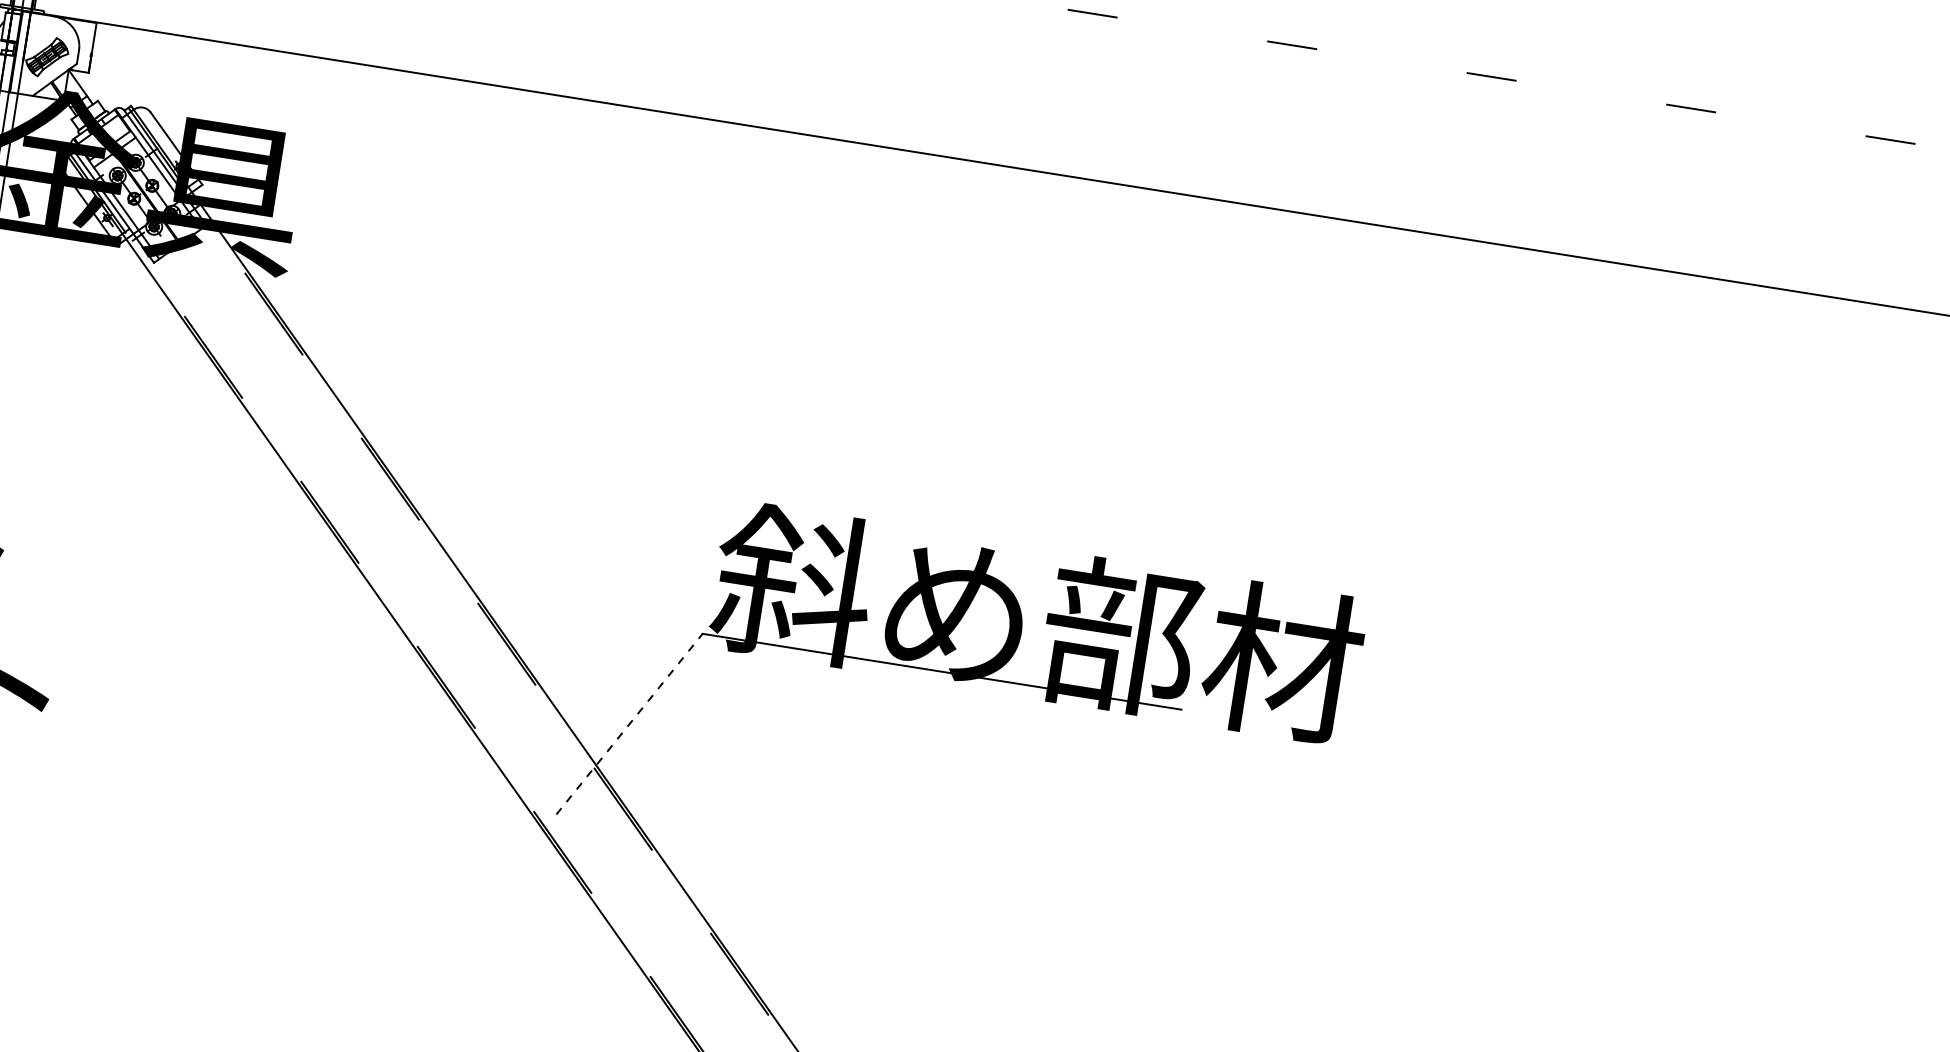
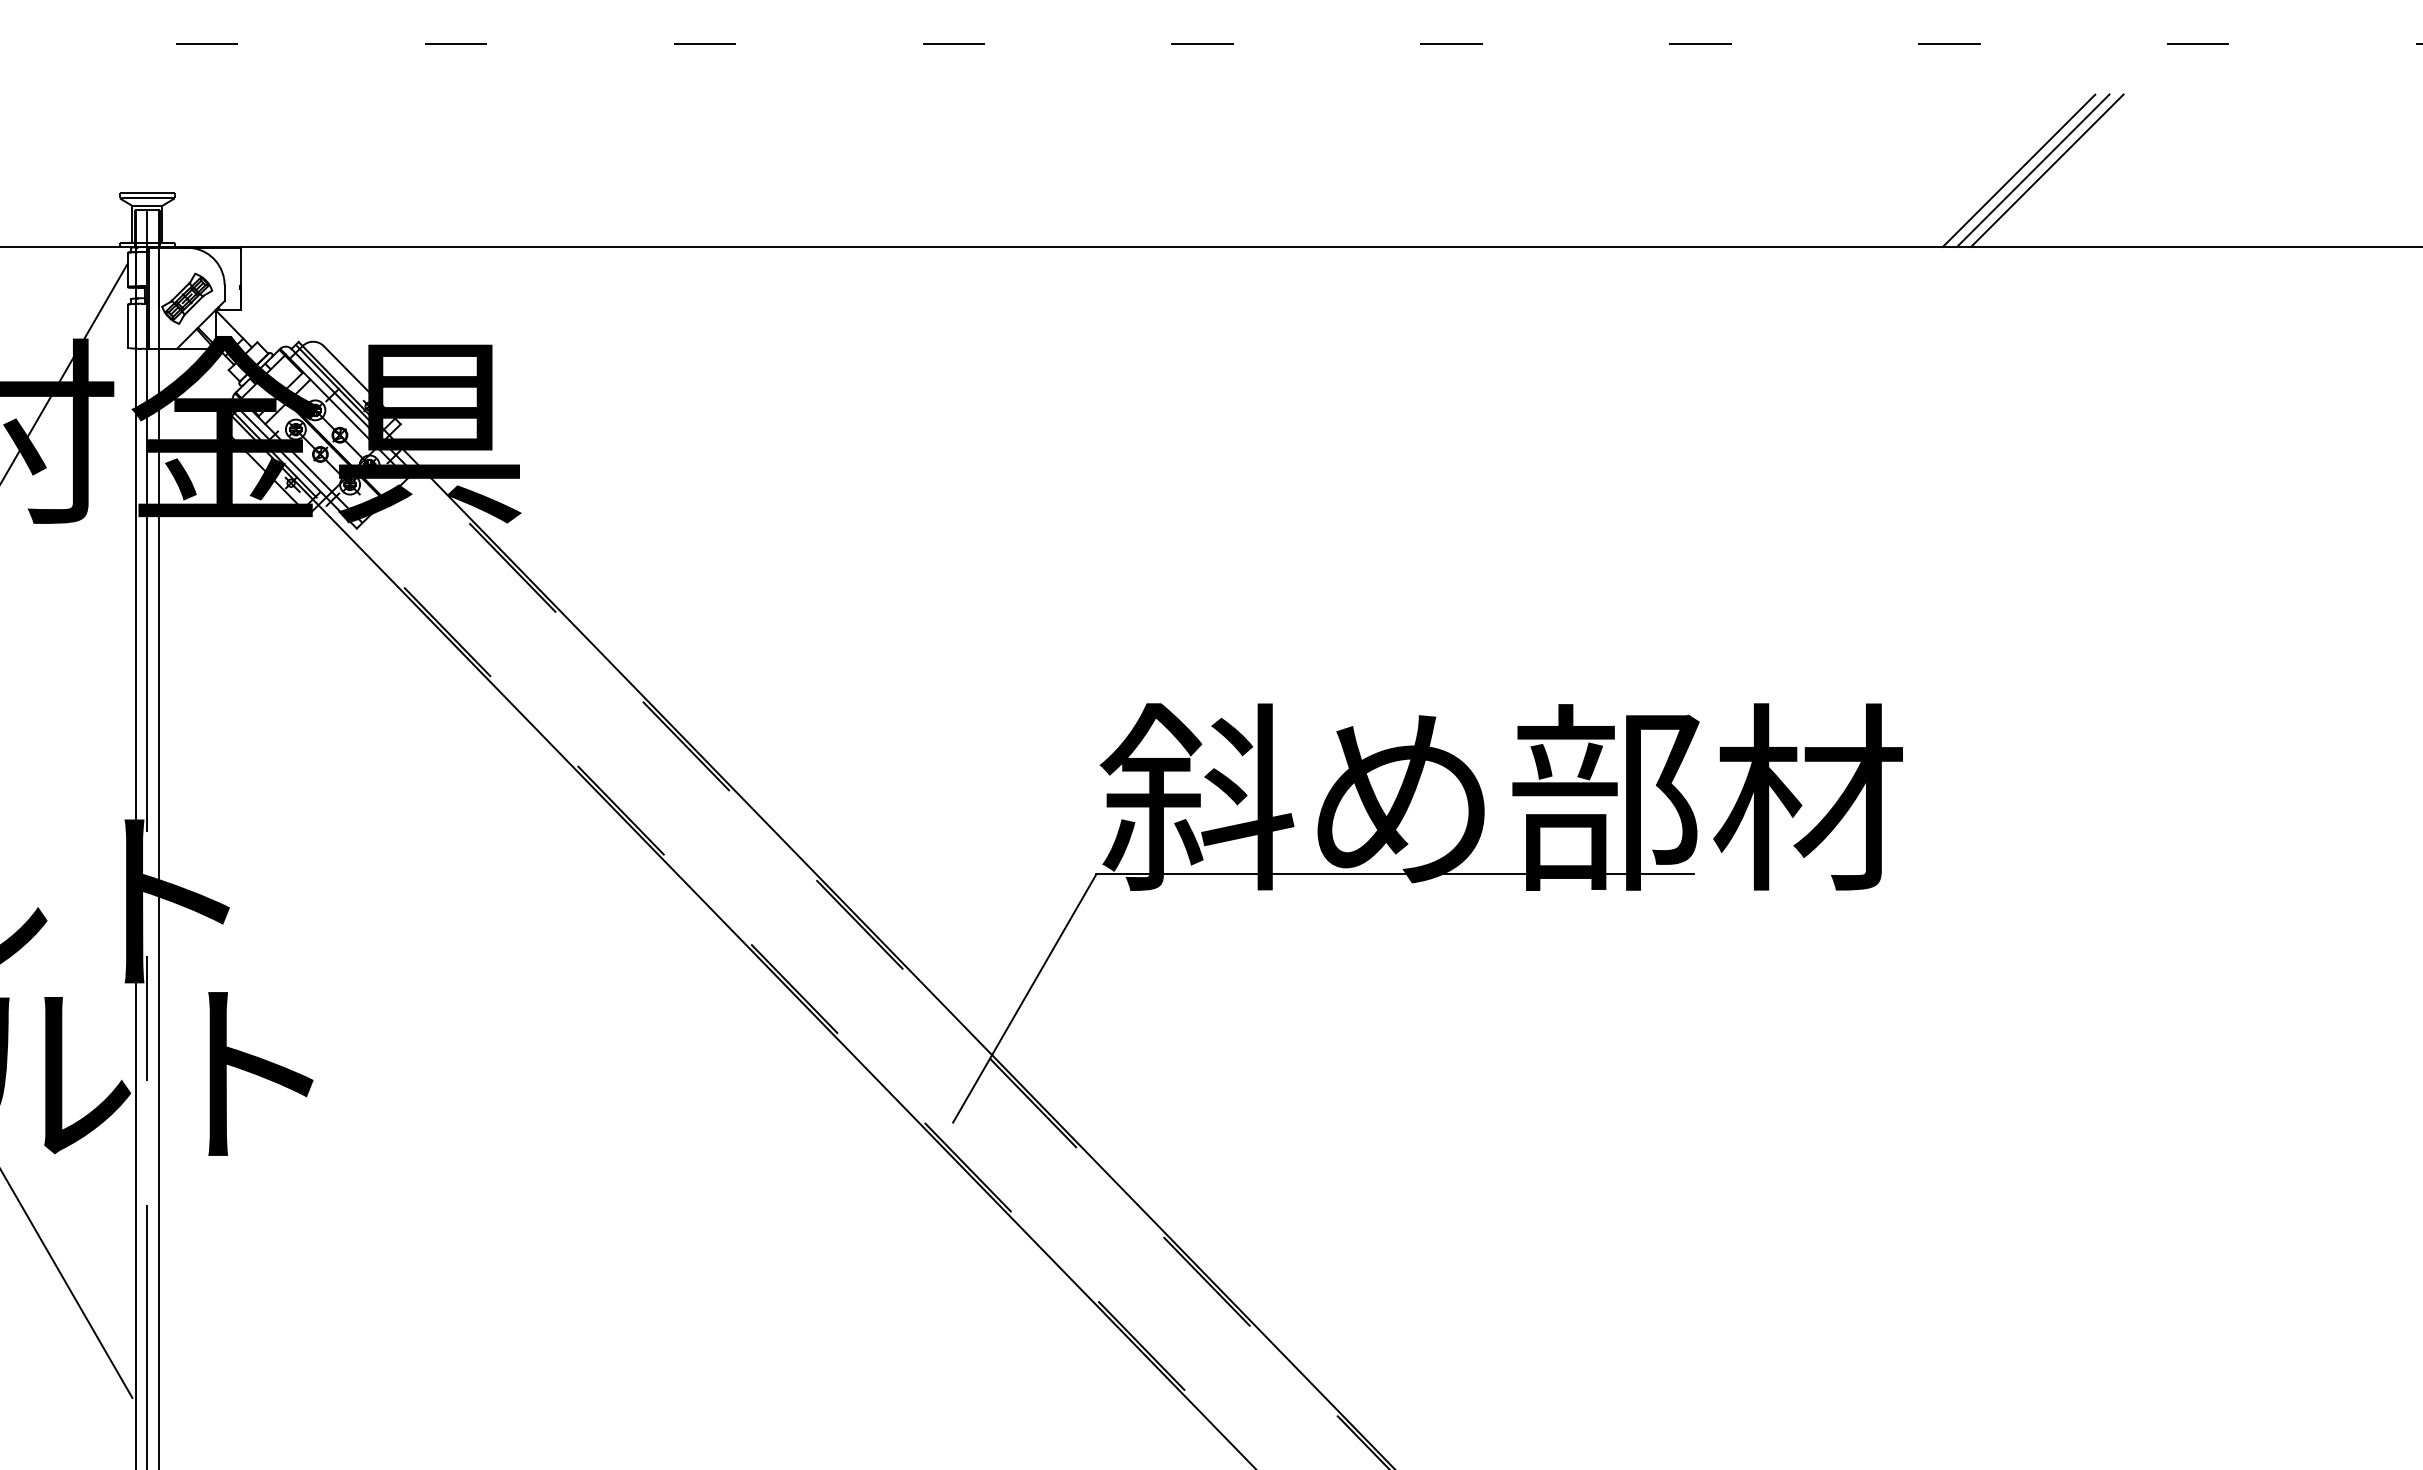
line: (1530, 186) -> (2018, 170), added
line: (1542, 188) -> (2033, 170), added
line: (1554, 190) -> (2047, 170), added
line: (629, 724) -> (1024, 998), dashed -> solid

